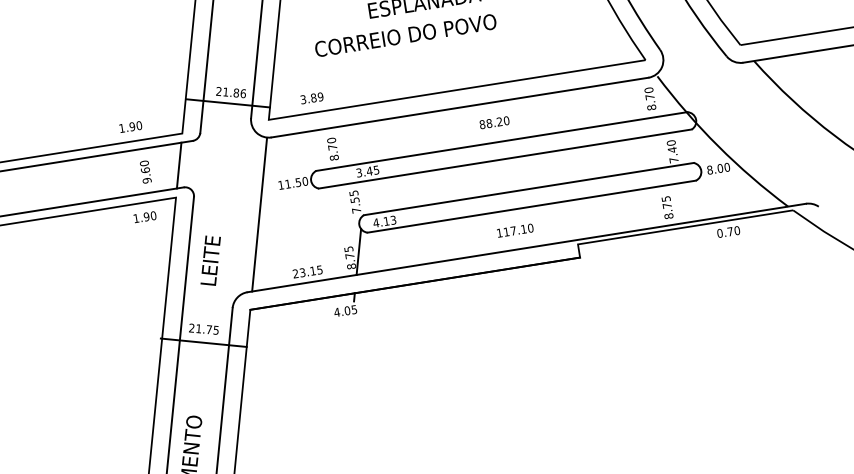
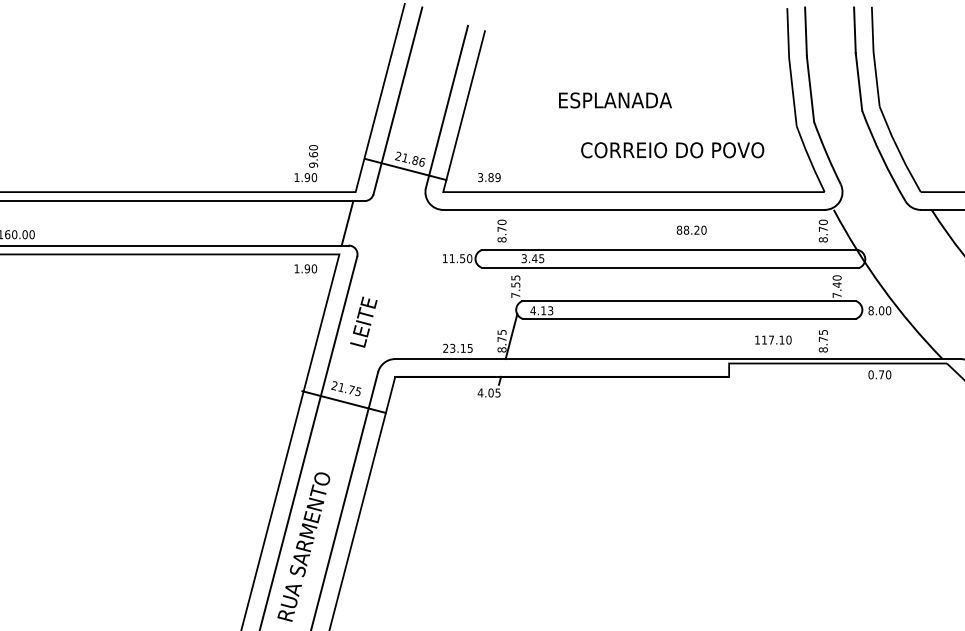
text: (405, 35) -> (672, 150), moved
text: (494, 122) -> (691, 229), moved
text: (145, 172) -> (313, 156), moved
line: (258, 214) -> (418, 284), removed
text: (515, 230) -> (773, 339), moved

